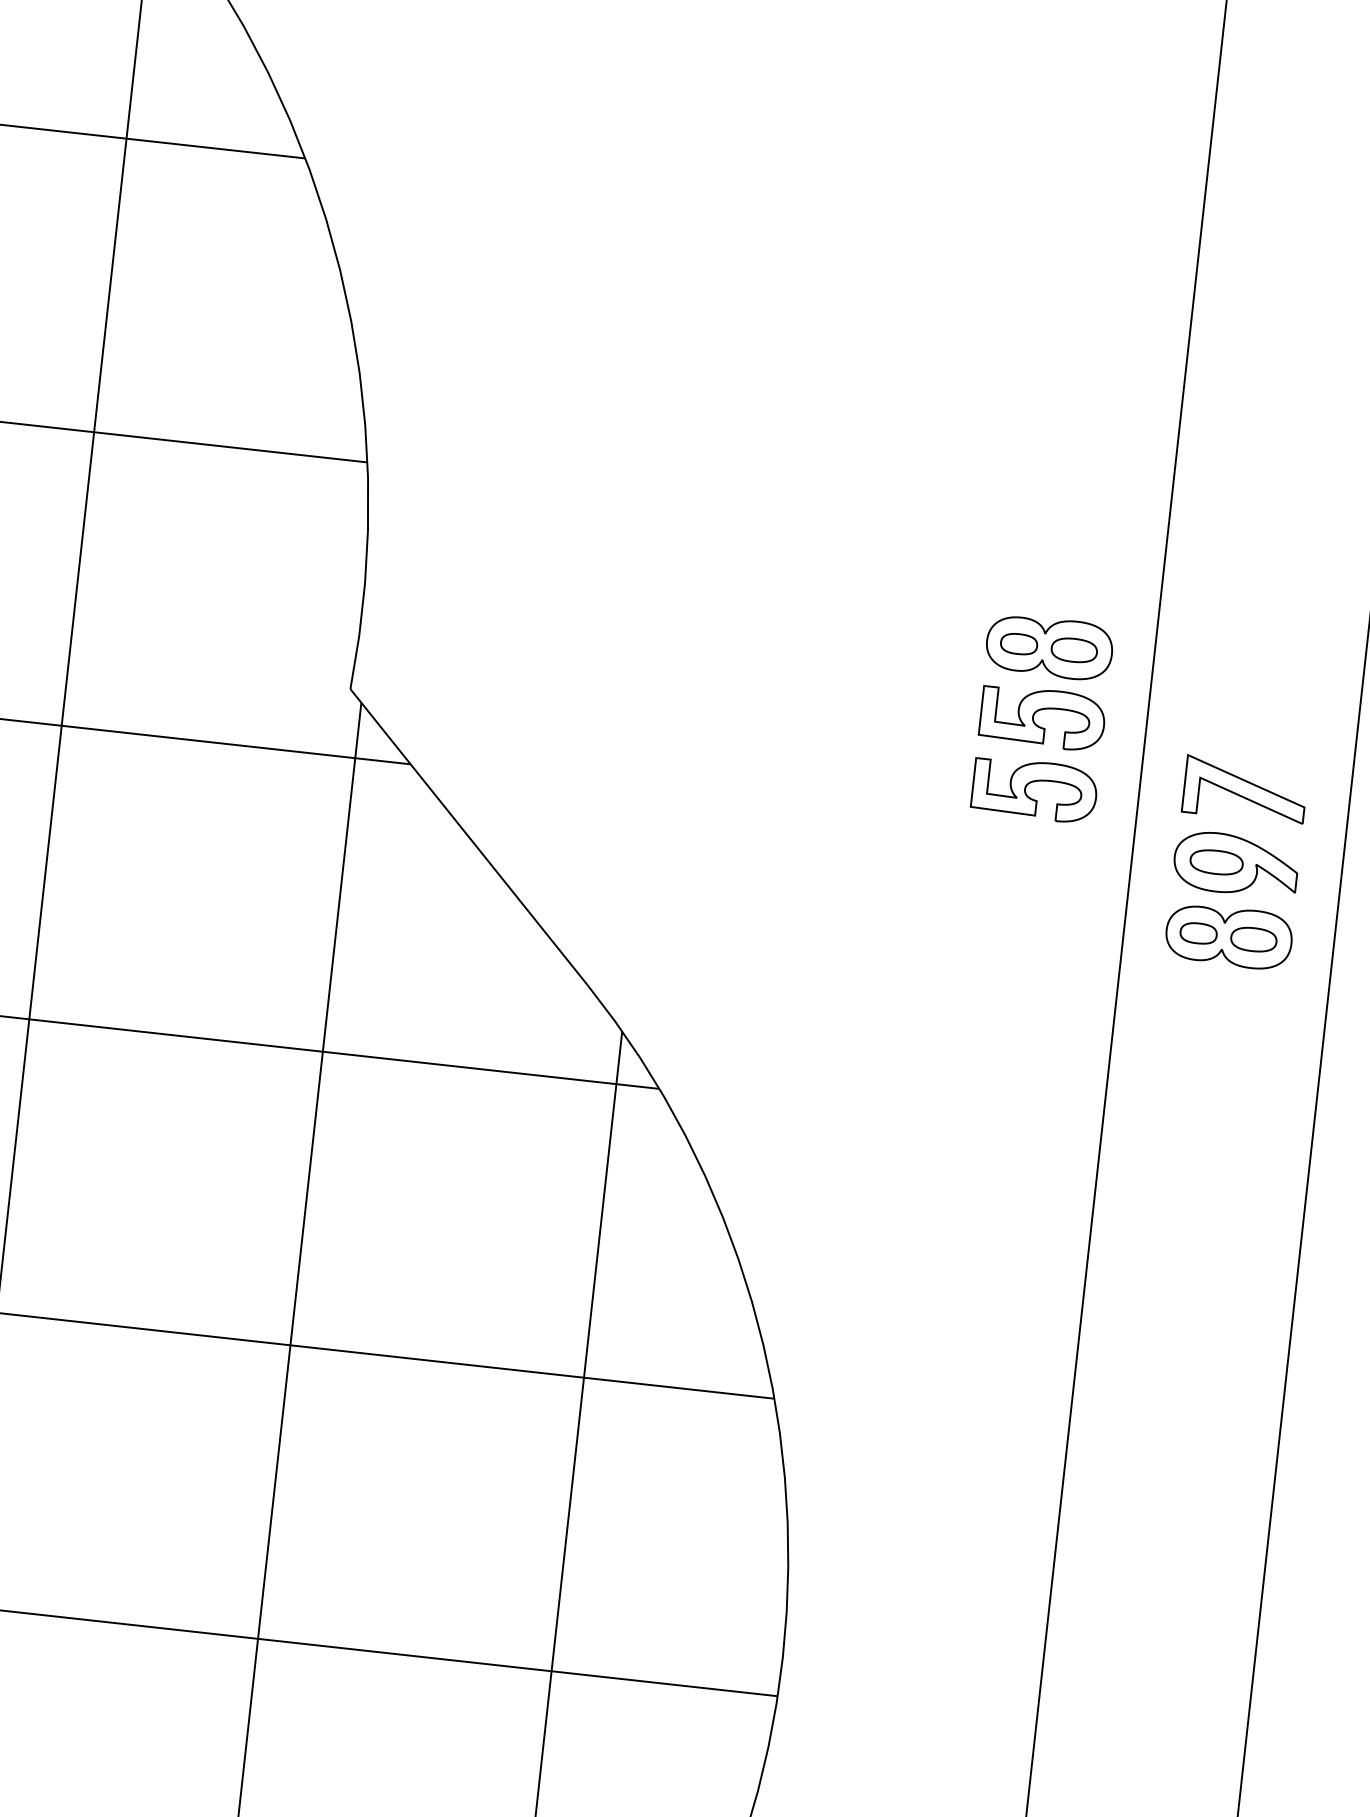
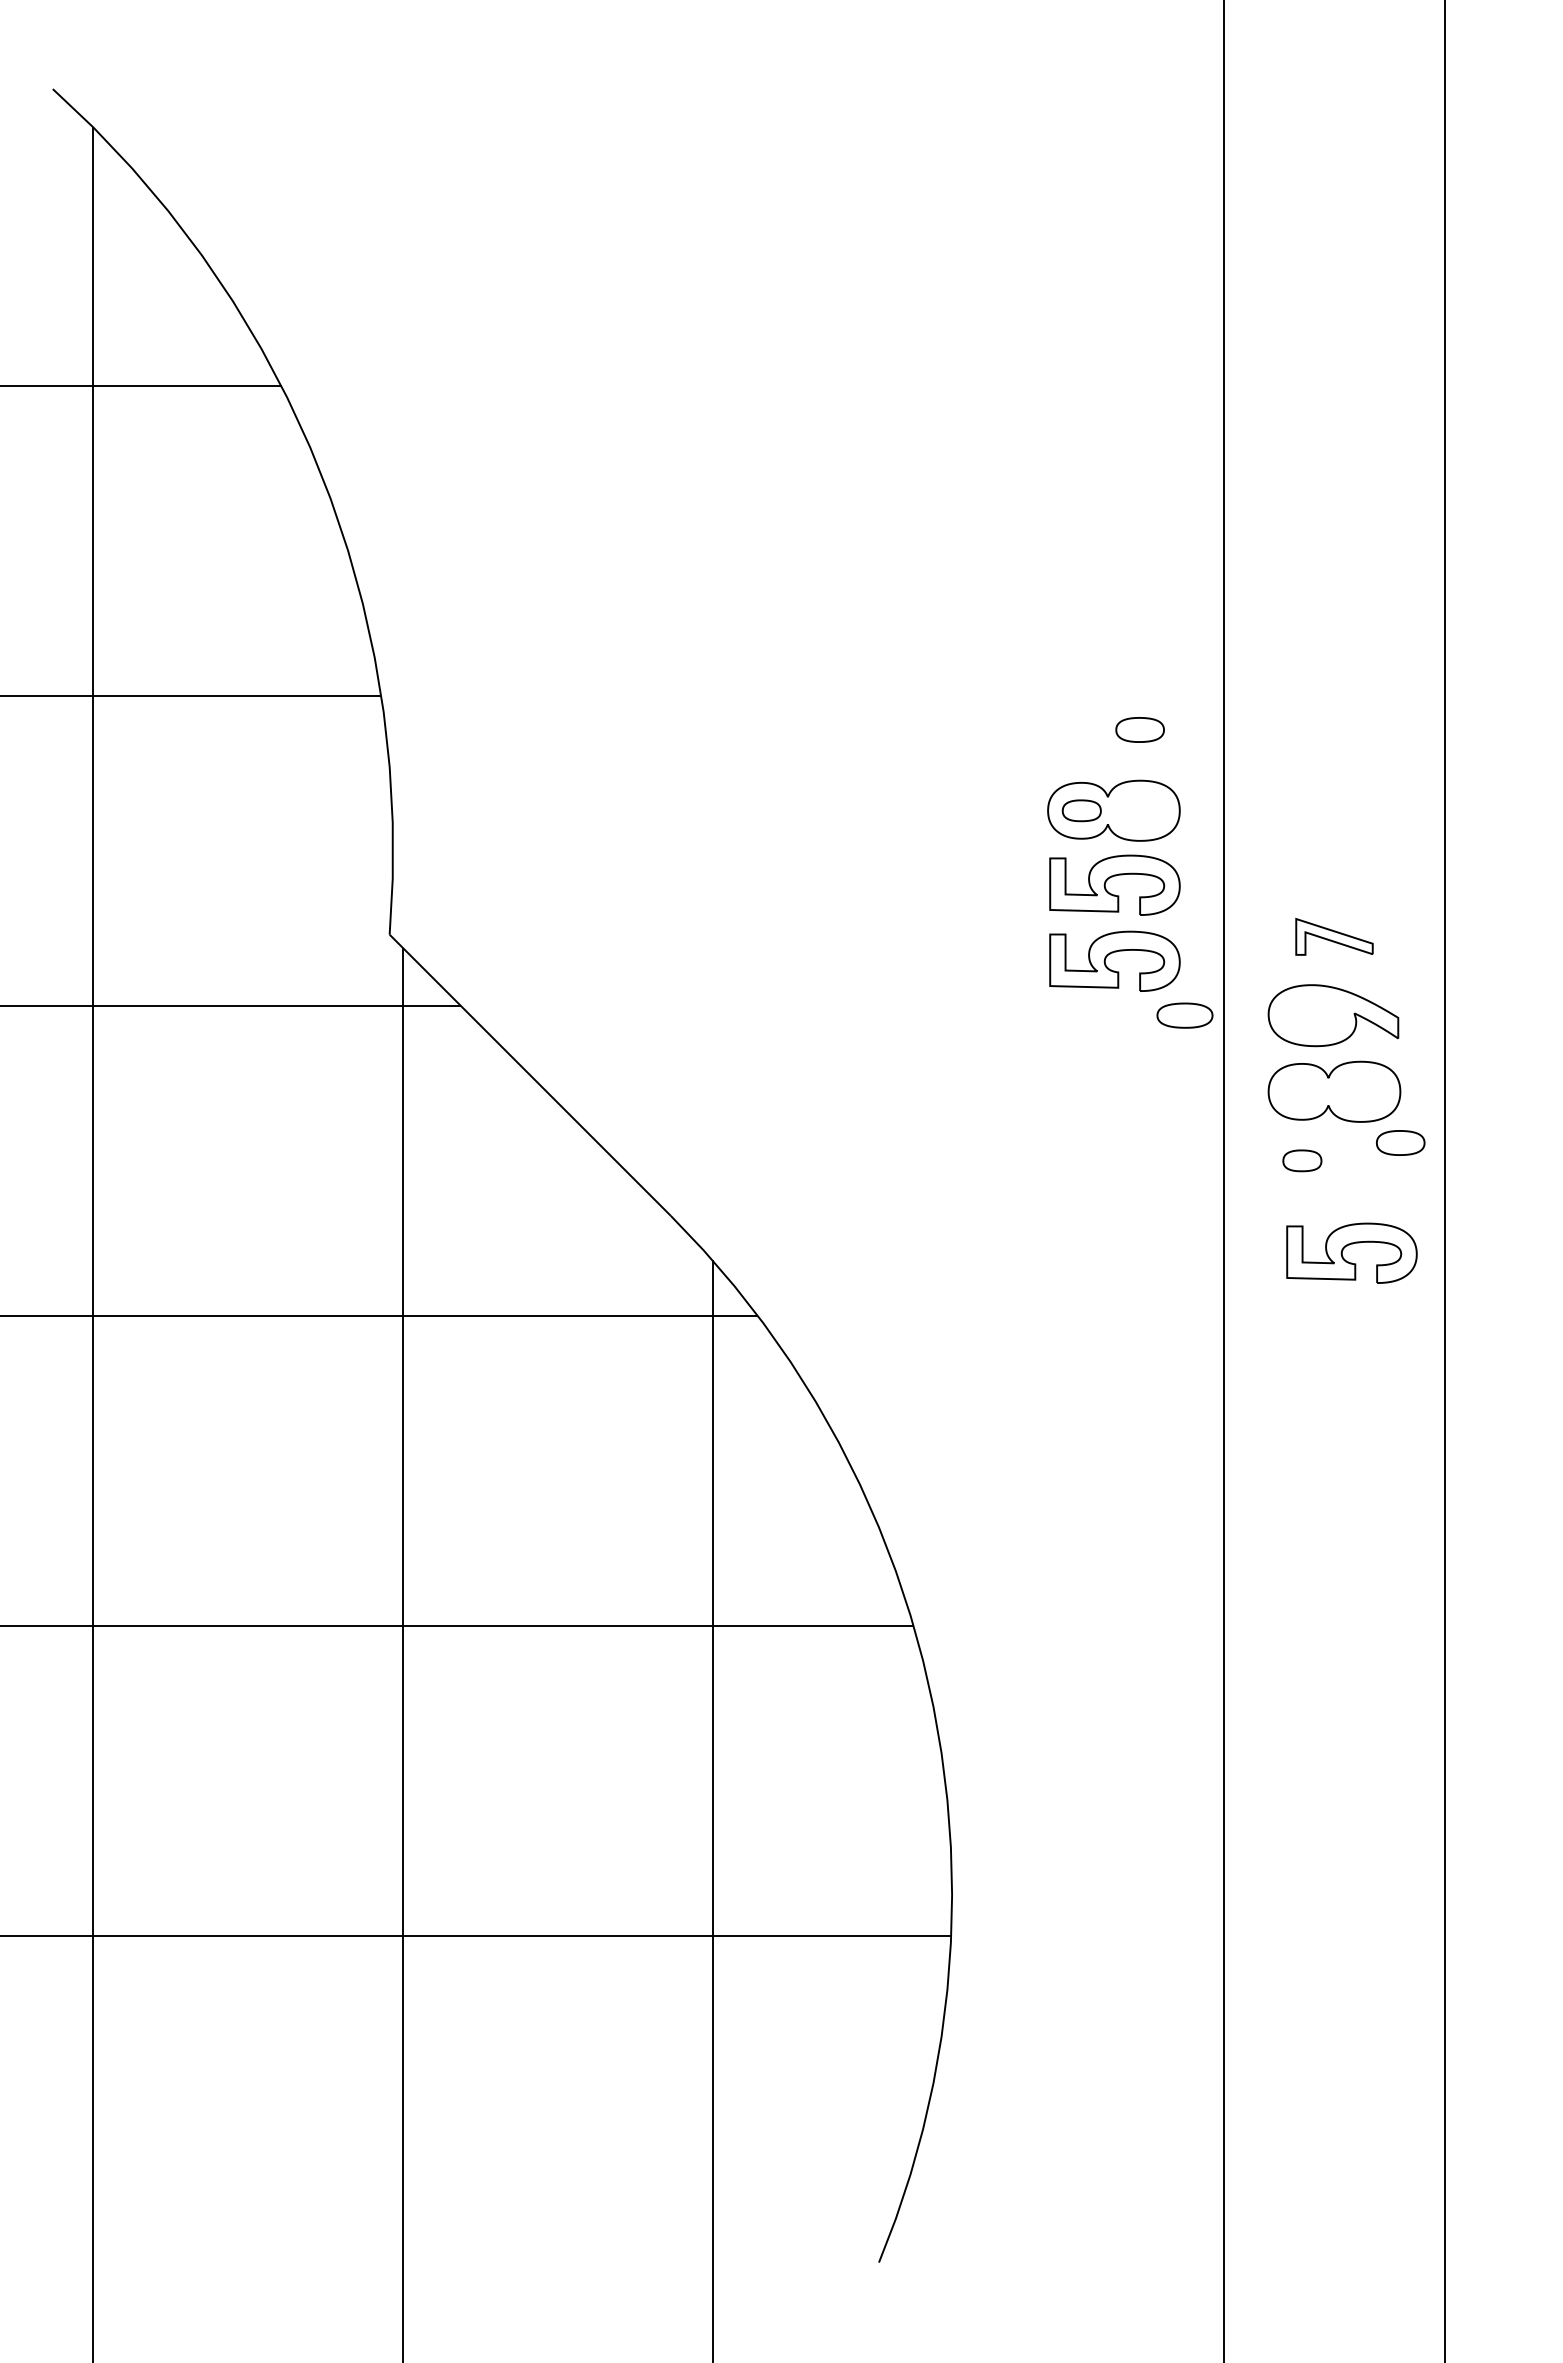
part: (1073, 649) -> (1139, 729), moved
part: (1245, 789) -> (1334, 936), size x0.6
part: (1216, 862) -> (1184, 1015), moved
part: (1198, 933) -> (1302, 1160), moved
part: (1253, 939) -> (1400, 1142), moved
part: (1225, 1084) -> (1347, 1246), added

